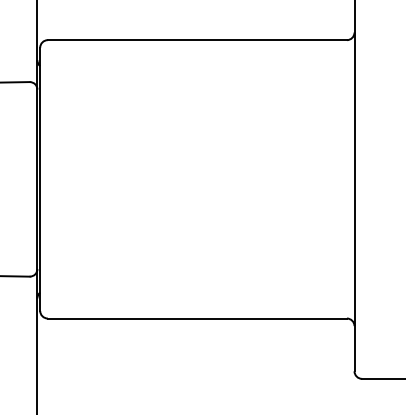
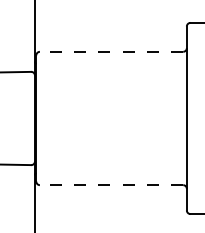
line: (197, 39) -> (111, 51), solid -> dashed
line: (197, 319) -> (111, 185), solid -> dashed

